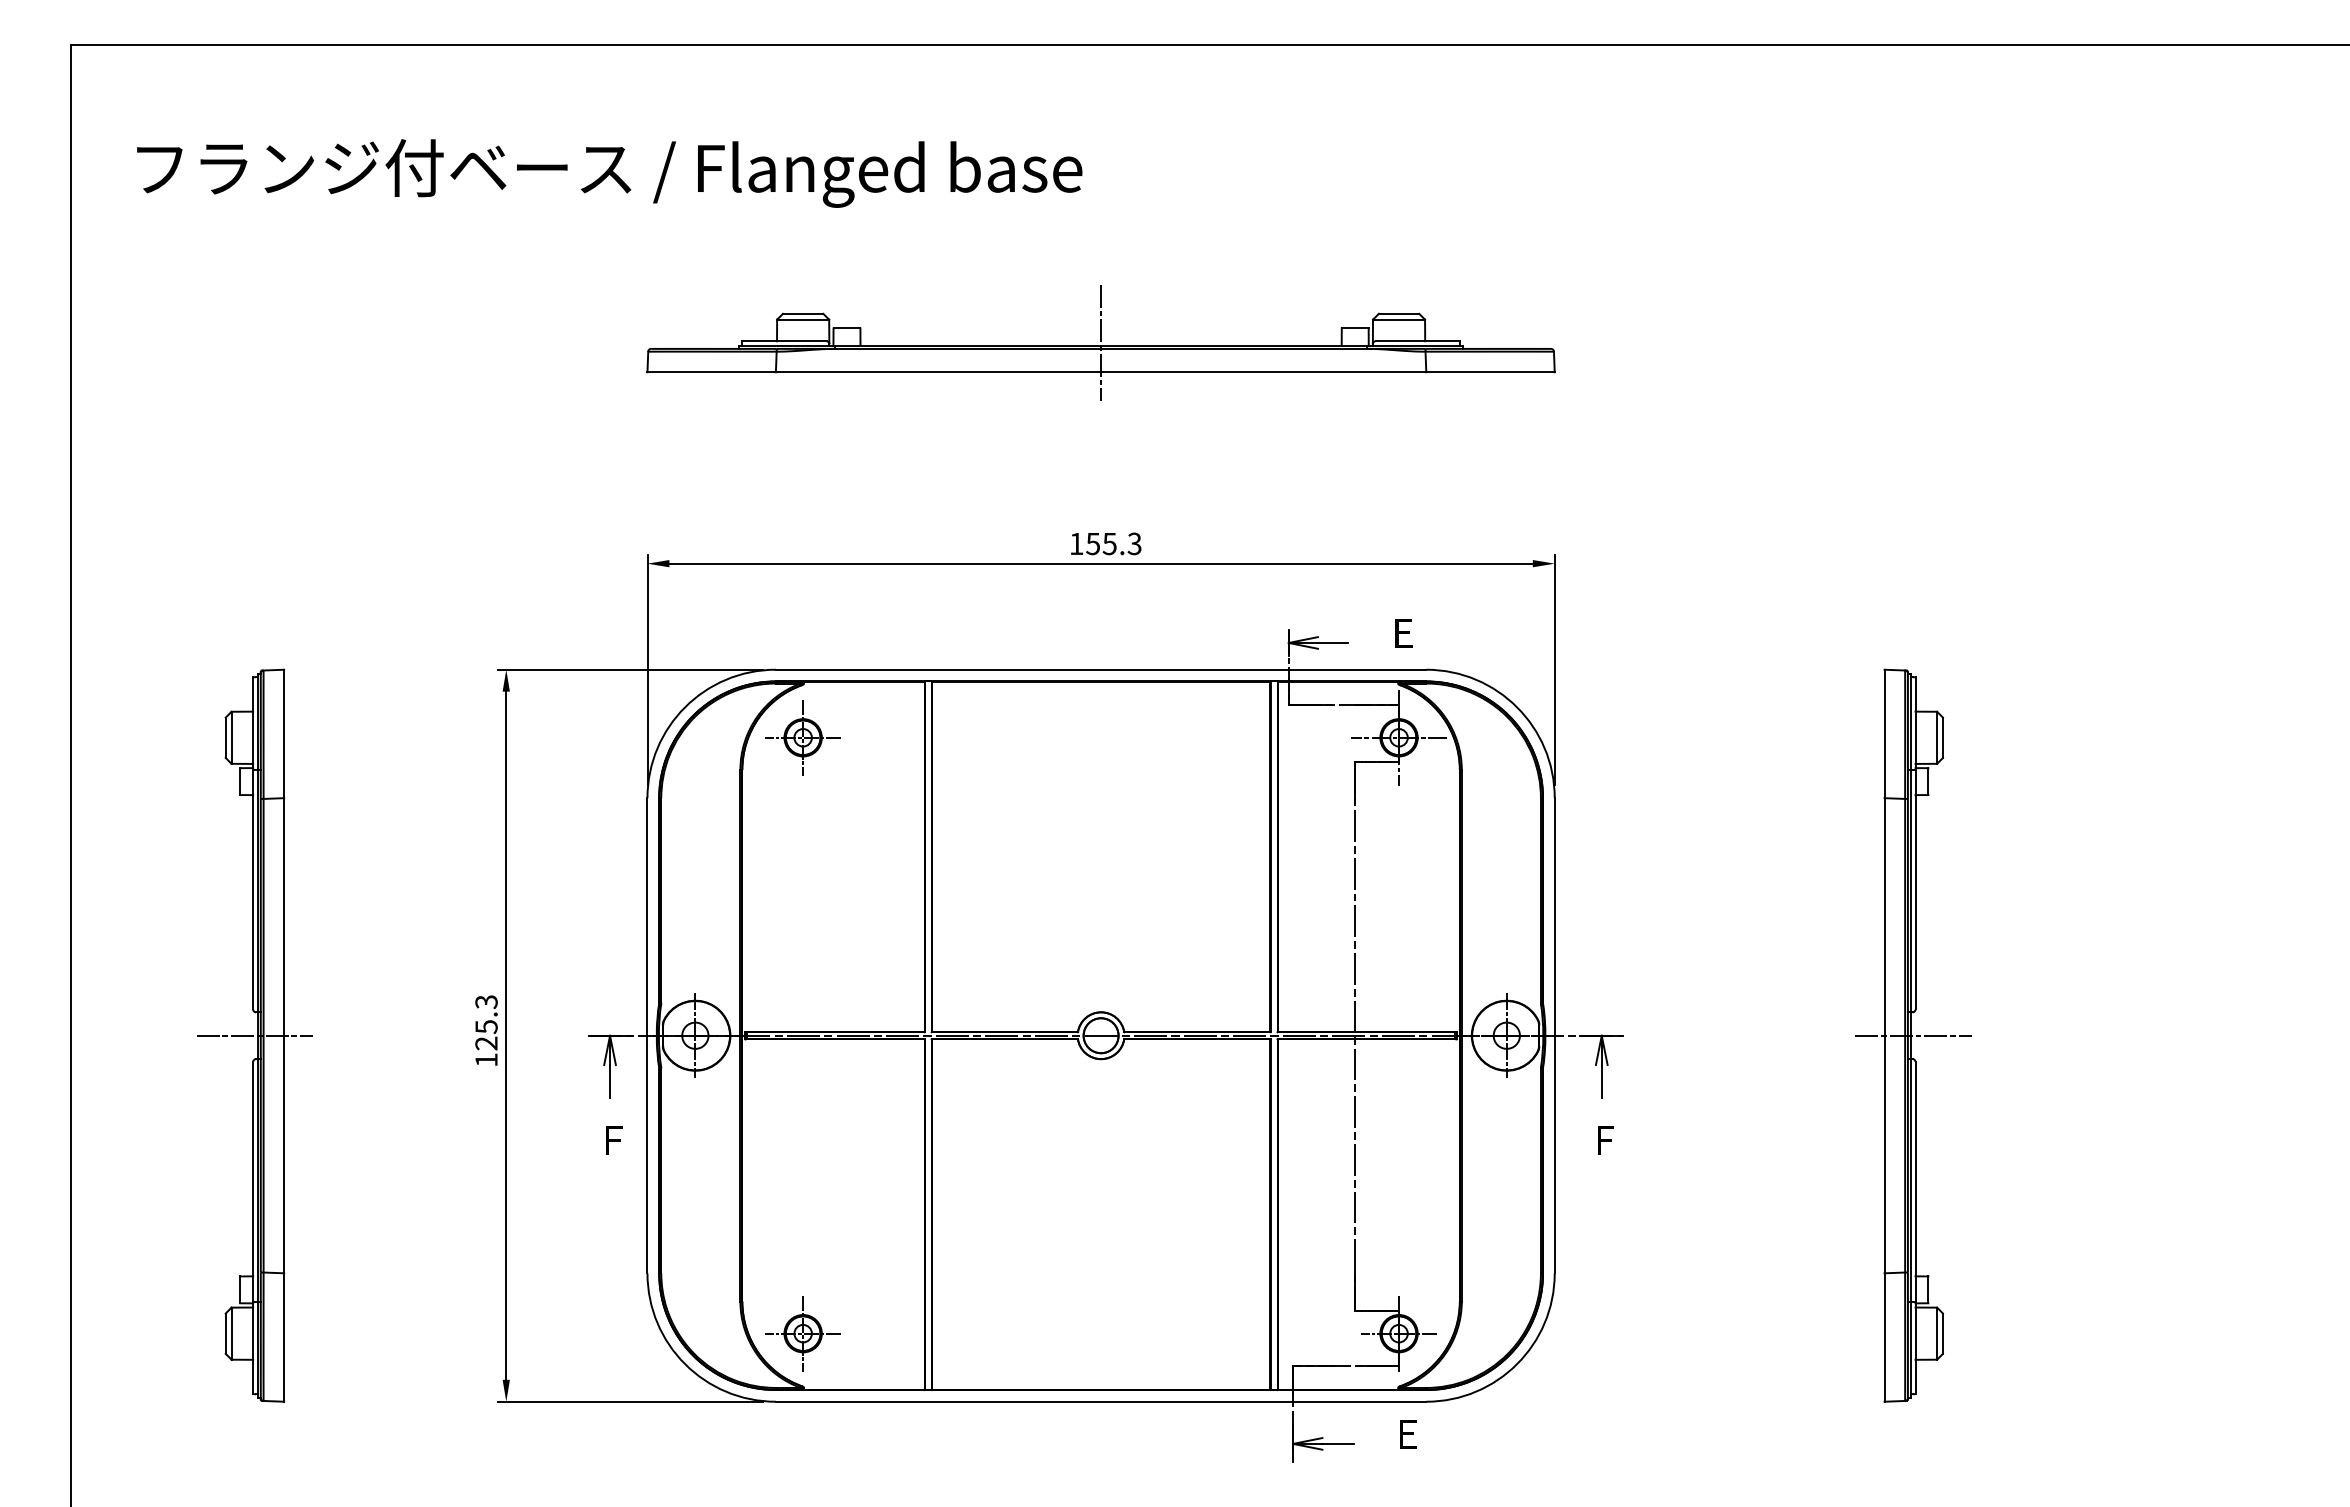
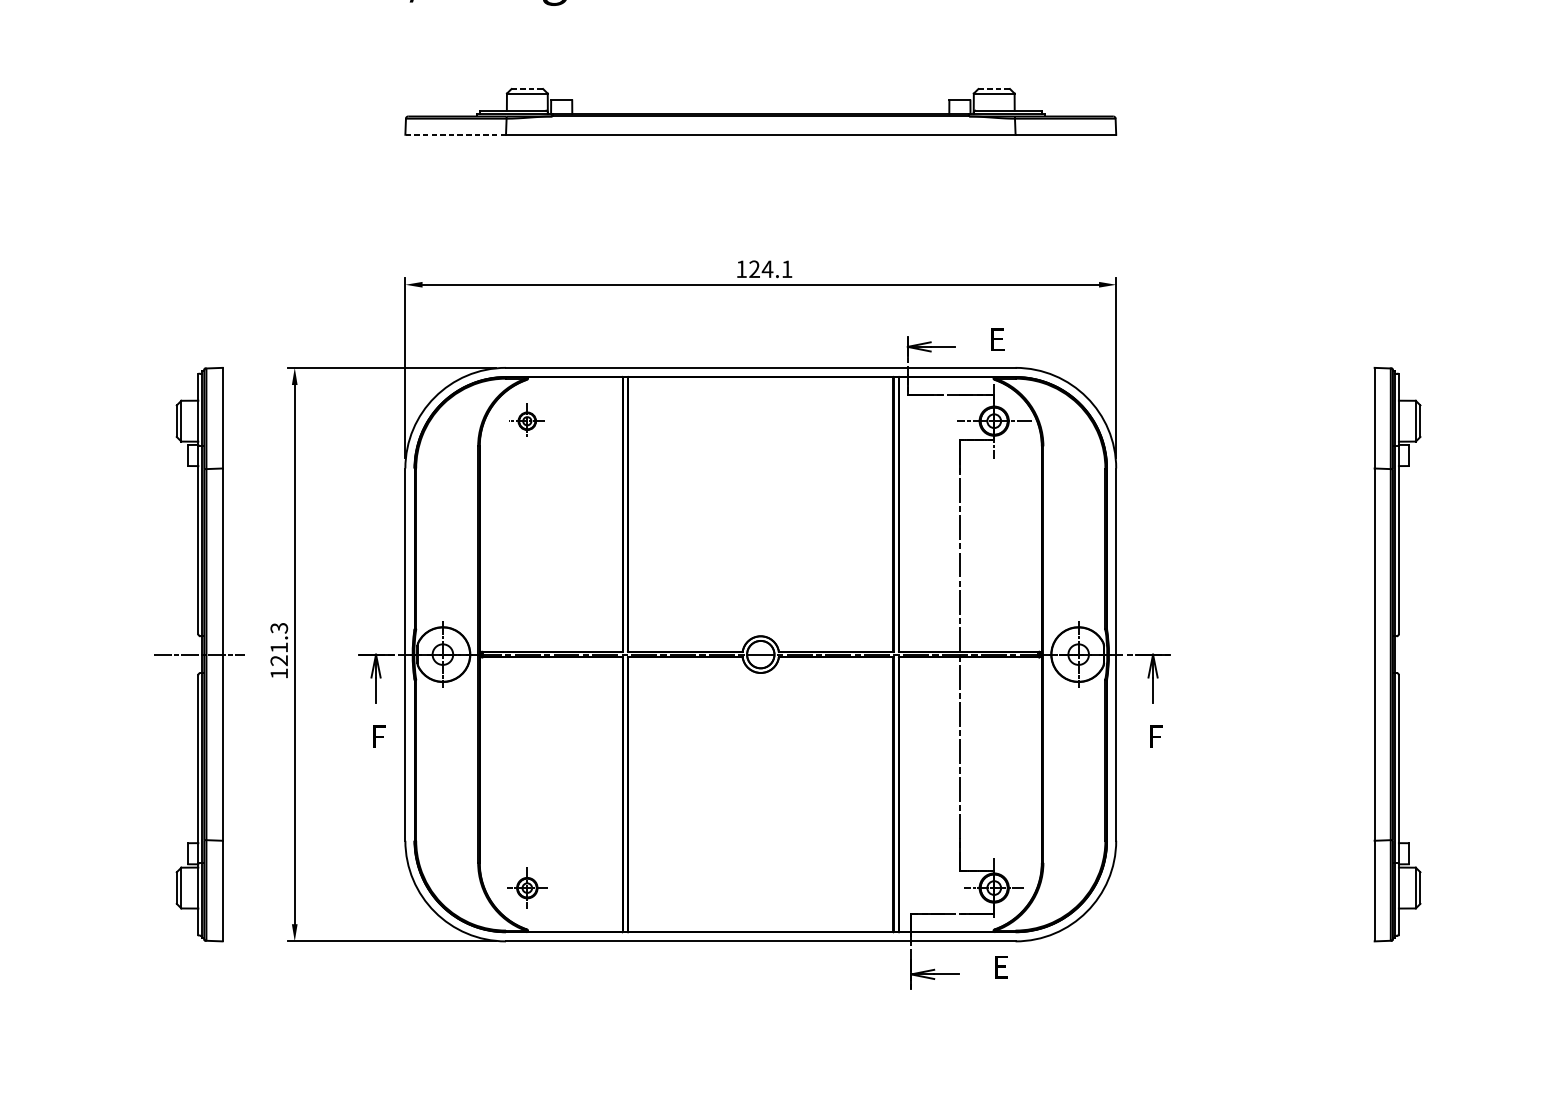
line: (803, 313) -> (527, 88), solid -> dashed
line: (1399, 313) -> (994, 88), solid -> dashed
line: (1101, 342) -> (761, 111), removed
line: (711, 372) -> (455, 134), solid -> dashed
text: (1113, 543) -> (770, 268), 155.3 -> 124.1
part: (802, 737) -> (526, 420), size x0.6
text: (486, 1027) -> (279, 648), 125.3 -> 121.3
part: (254, 1035) -> (199, 654), moved
line: (1913, 1035) -> (1397, 654), removed
part: (802, 1333) -> (526, 887), size x0.7

